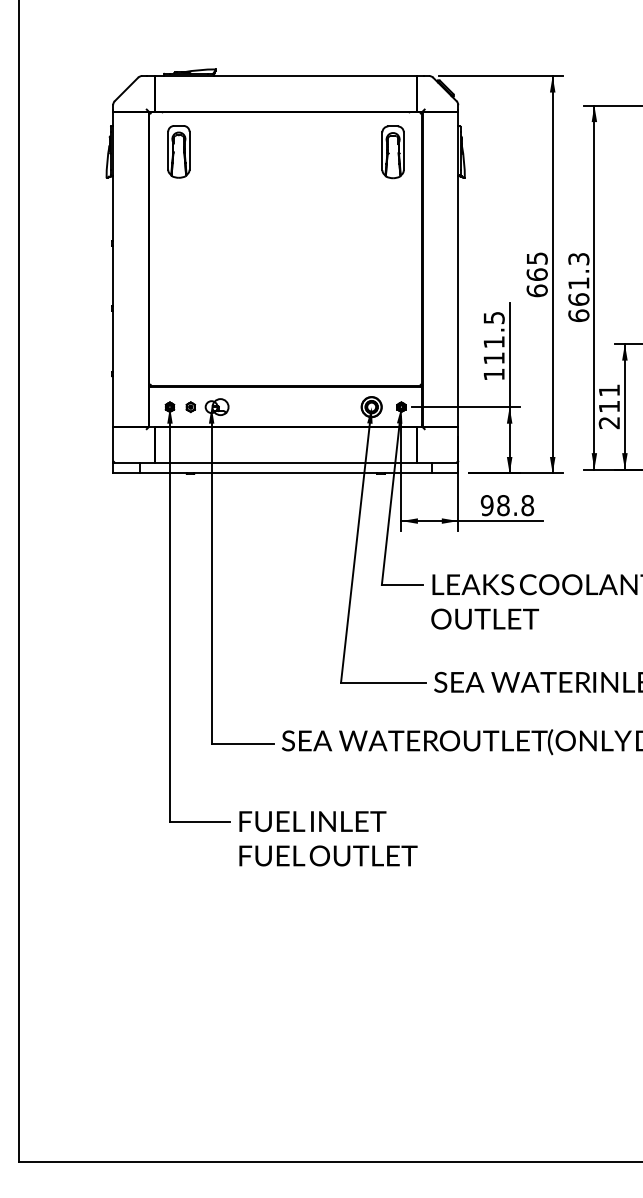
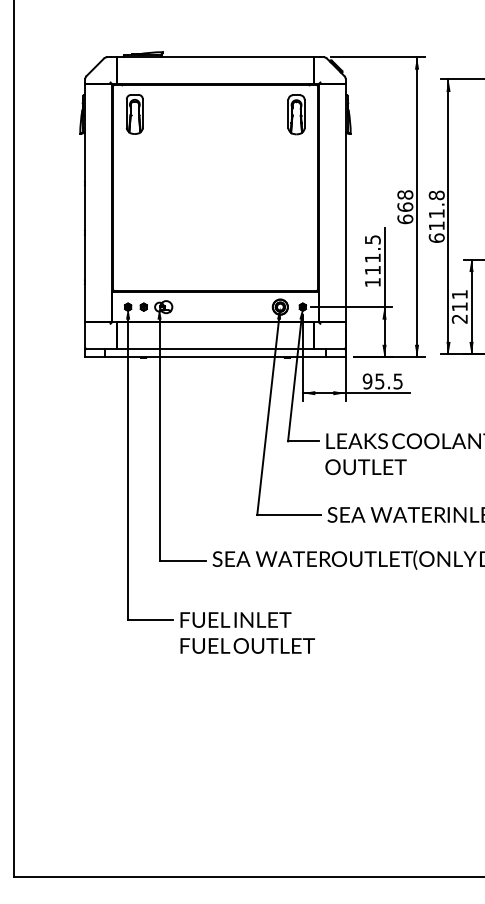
text: (536, 258) -> (404, 194), 665 -> 668
text: (578, 278) -> (436, 210), 661.3 -> 611.8
text: (515, 505) -> (388, 381), 98.8 -> 95.5

